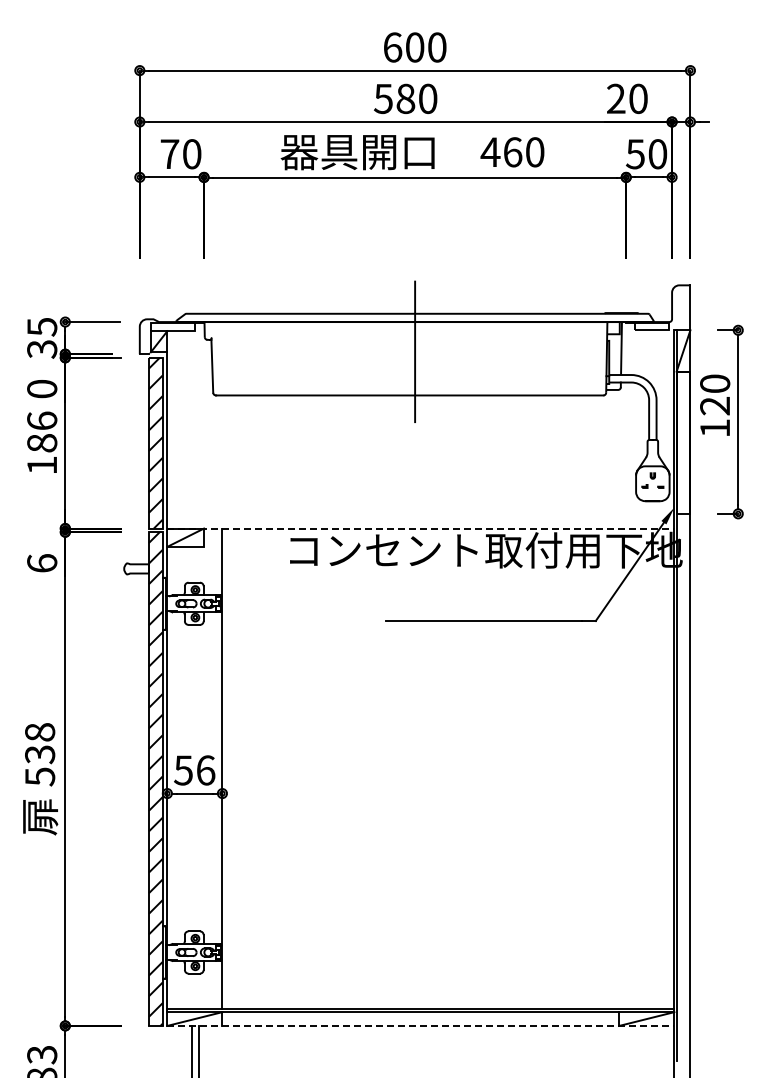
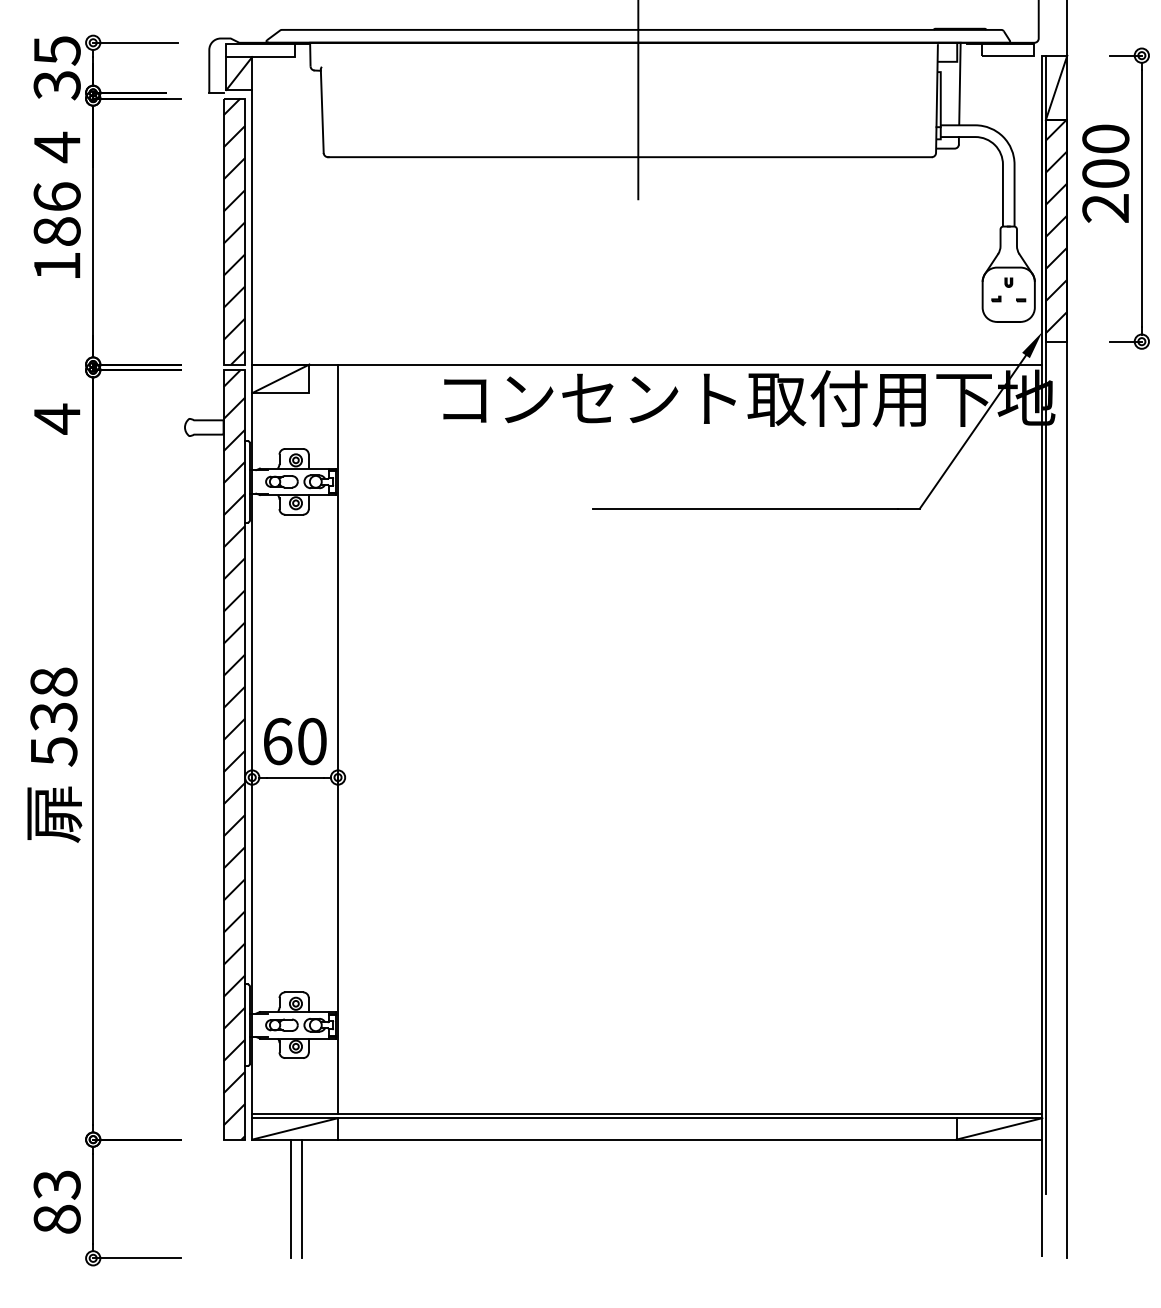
text: (42, 389) -> (57, 147), 0 -> 4
text: (715, 416) -> (1106, 189), 120 -> 200
hatch: (683, 439) -> (1056, 225), added
line: (420, 528) -> (646, 364), dashed -> solid
text: (42, 563) -> (57, 419), 6 -> 4
text: (194, 770) -> (294, 741), 56 -> 60
line: (420, 1025) -> (646, 1138), dashed -> solid

